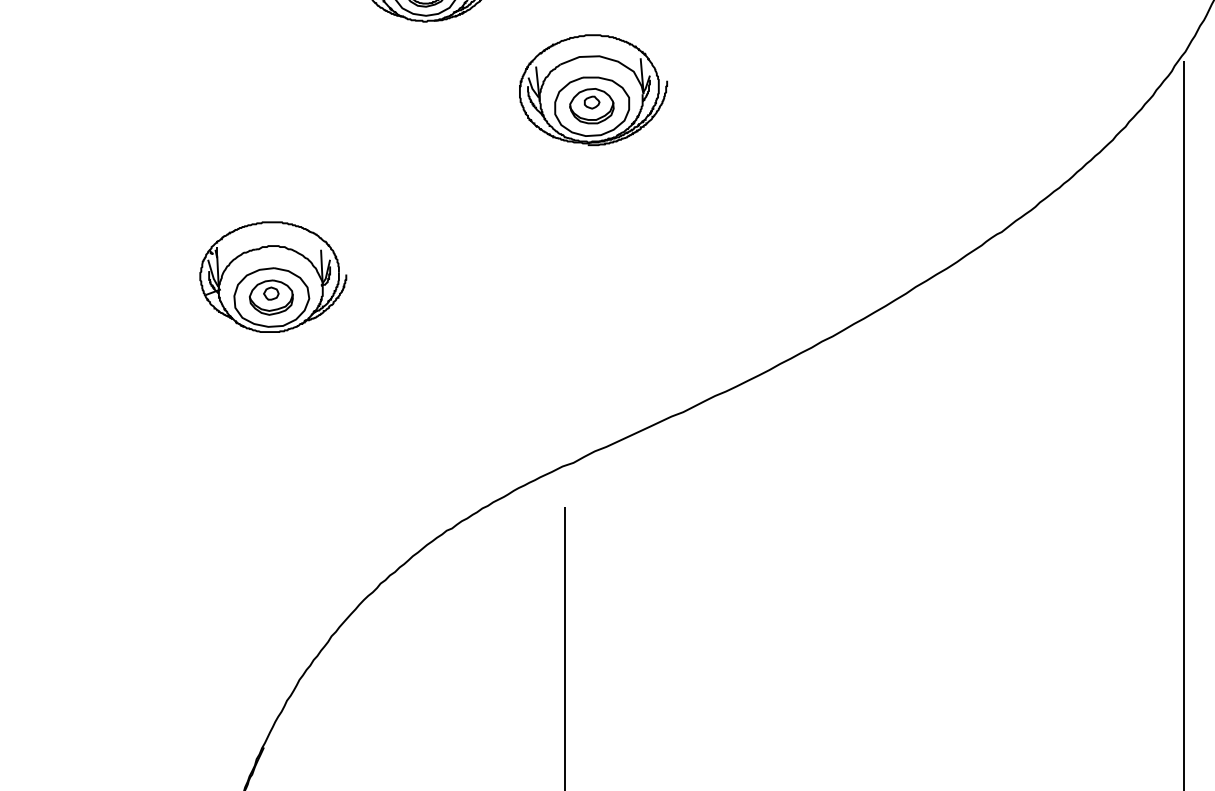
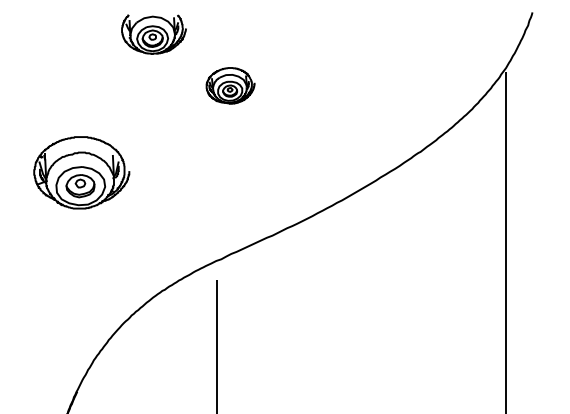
part: (593, 89) -> (230, 85), size x0.7
part: (272, 276) -> (81, 172), size x1.4

